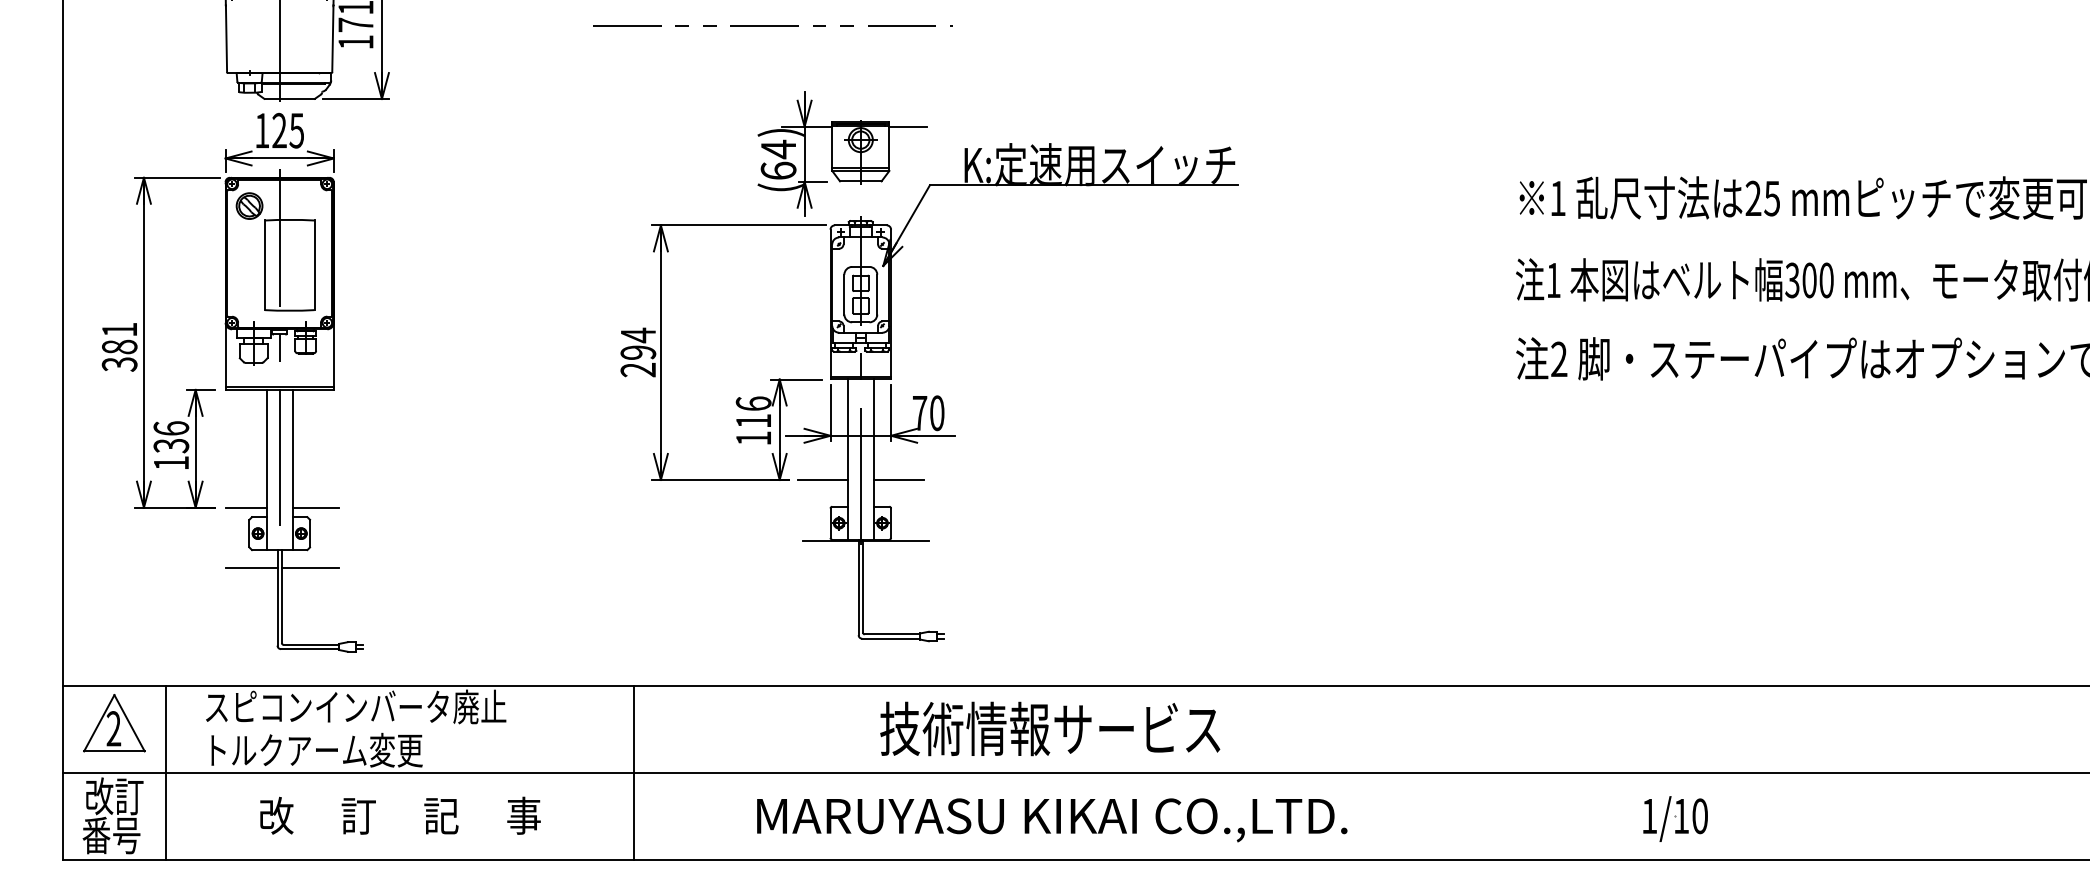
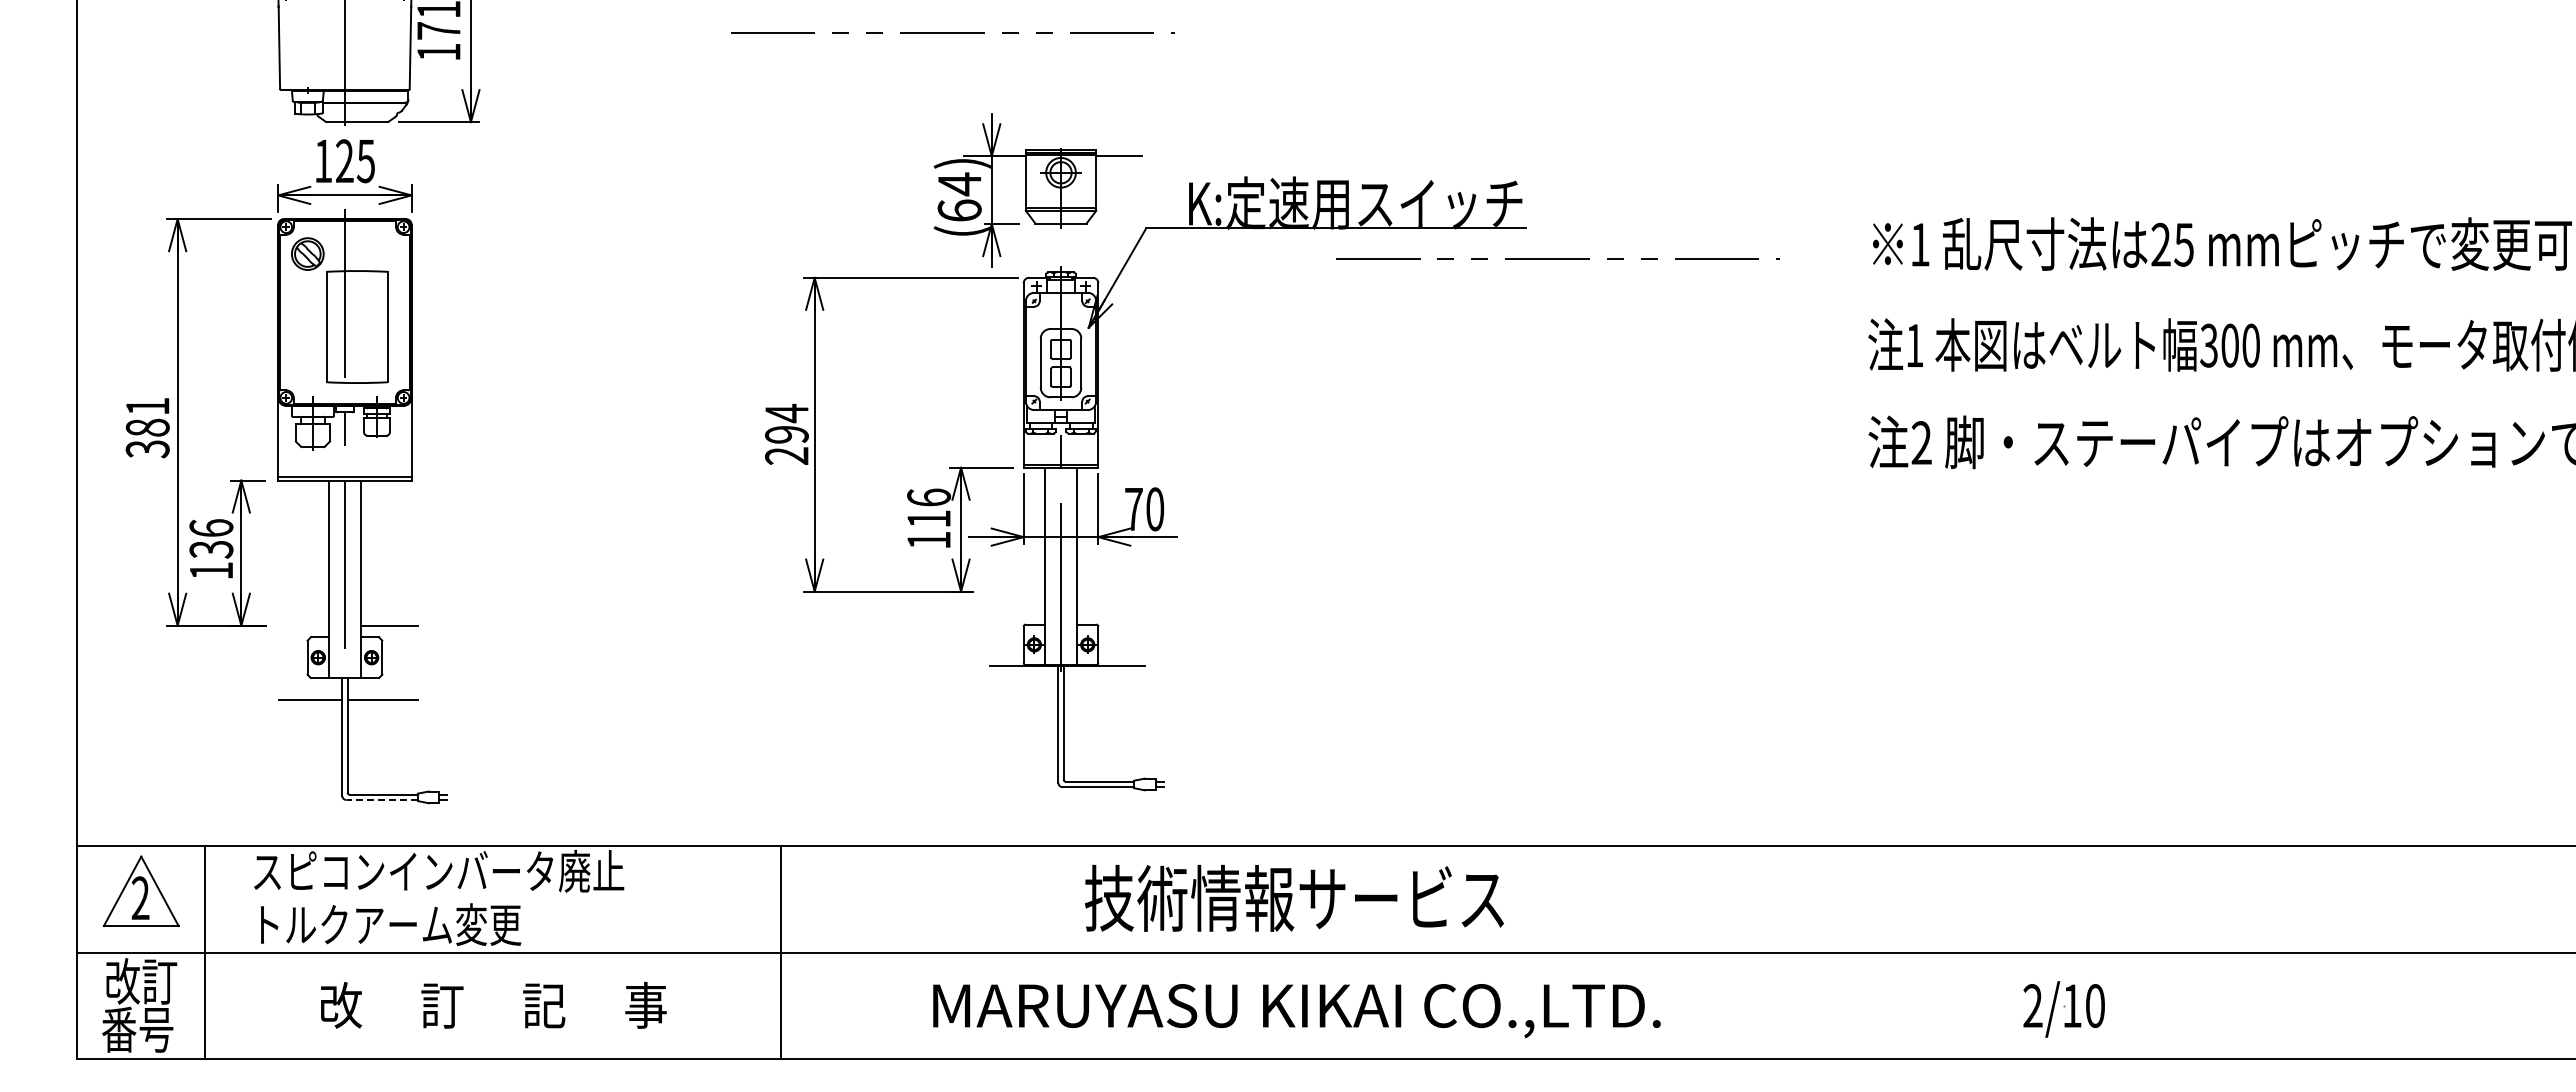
line: (1263, 209) -> (1557, 258), added
line: (823, 479) -> (1014, 591), removed
line: (899, 479) -> (1108, 591), removed
line: (246, 507) -> (303, 625), removed
line: (310, 649) -> (382, 800), solid -> dashed
text: (1649, 815) -> (2032, 1005), 1/10 -> 2/10

